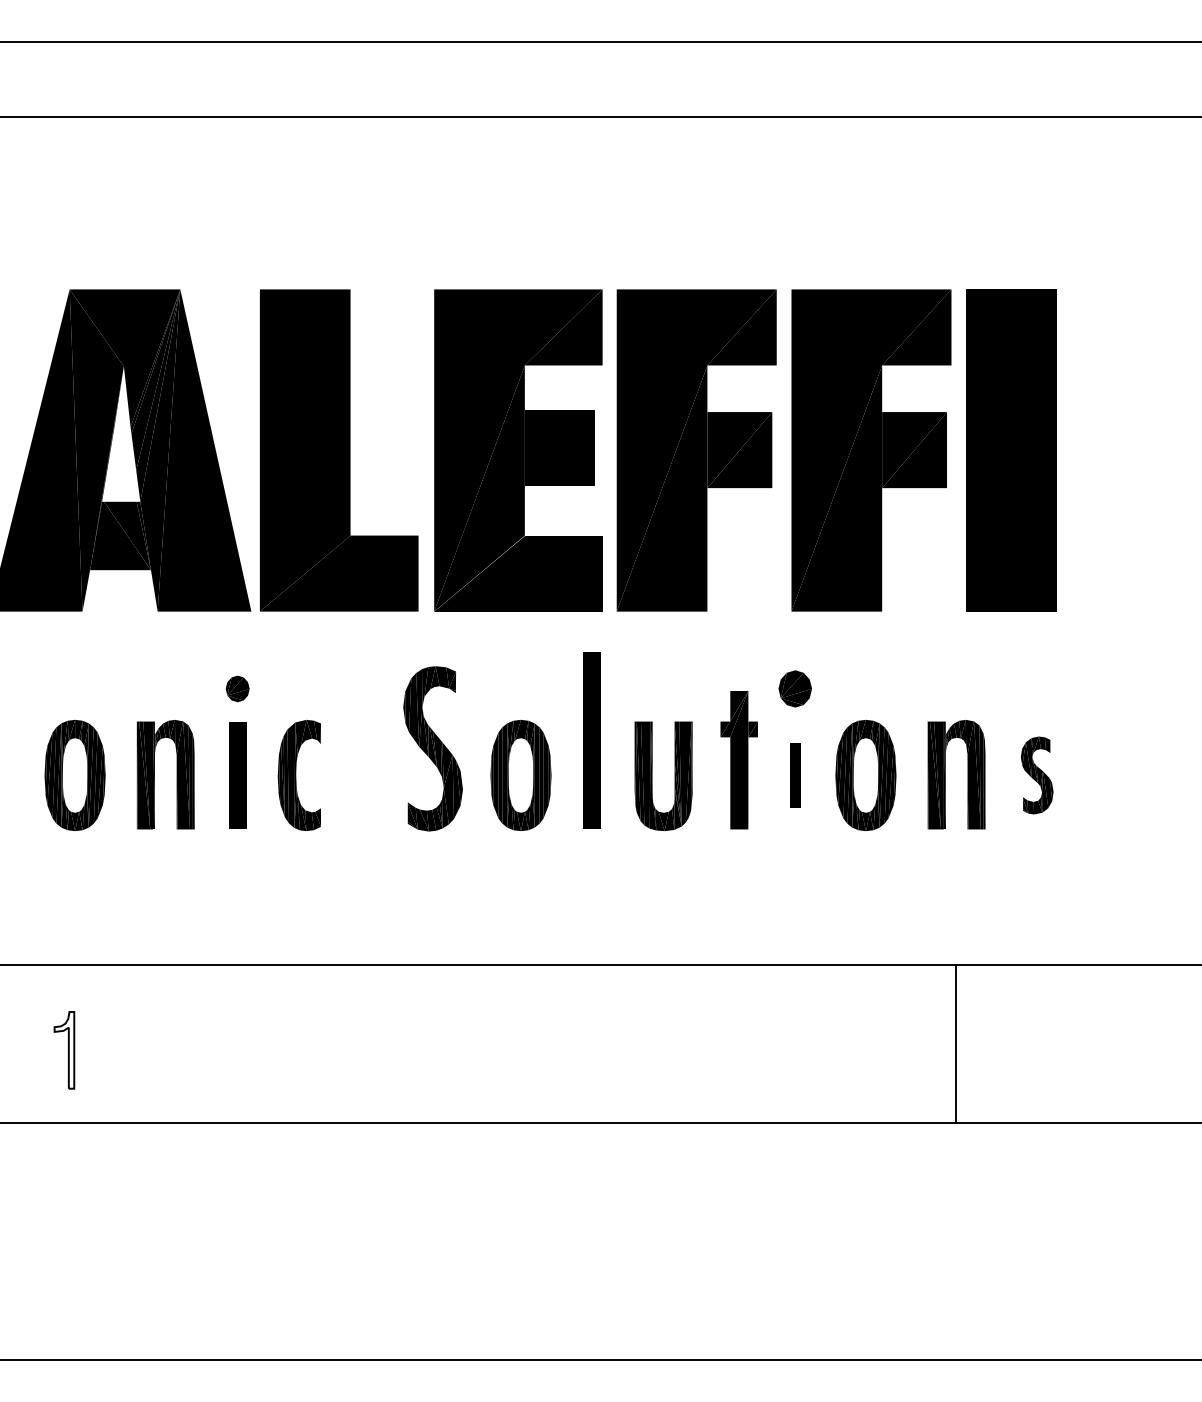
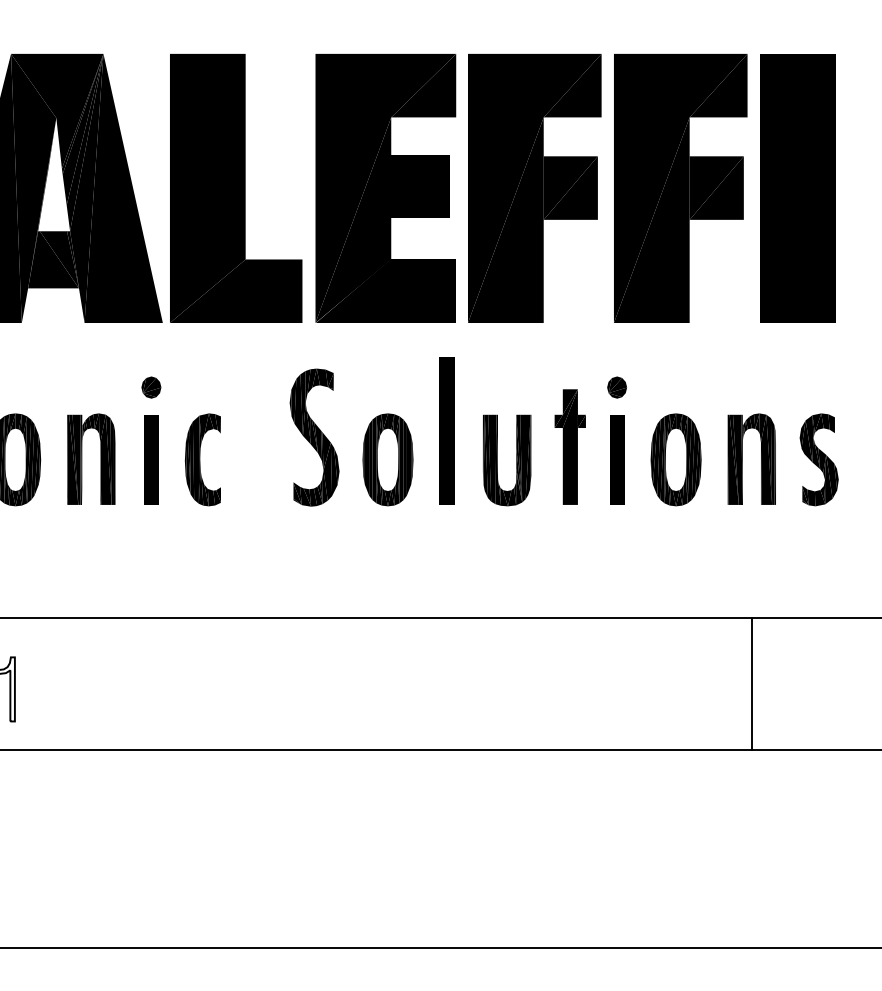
part: (795, 688) -> (617, 387), size x0.71
part: (794, 775) -> (616, 459), size x1.67
part: (1036, 775) -> (818, 459), size x1.43

